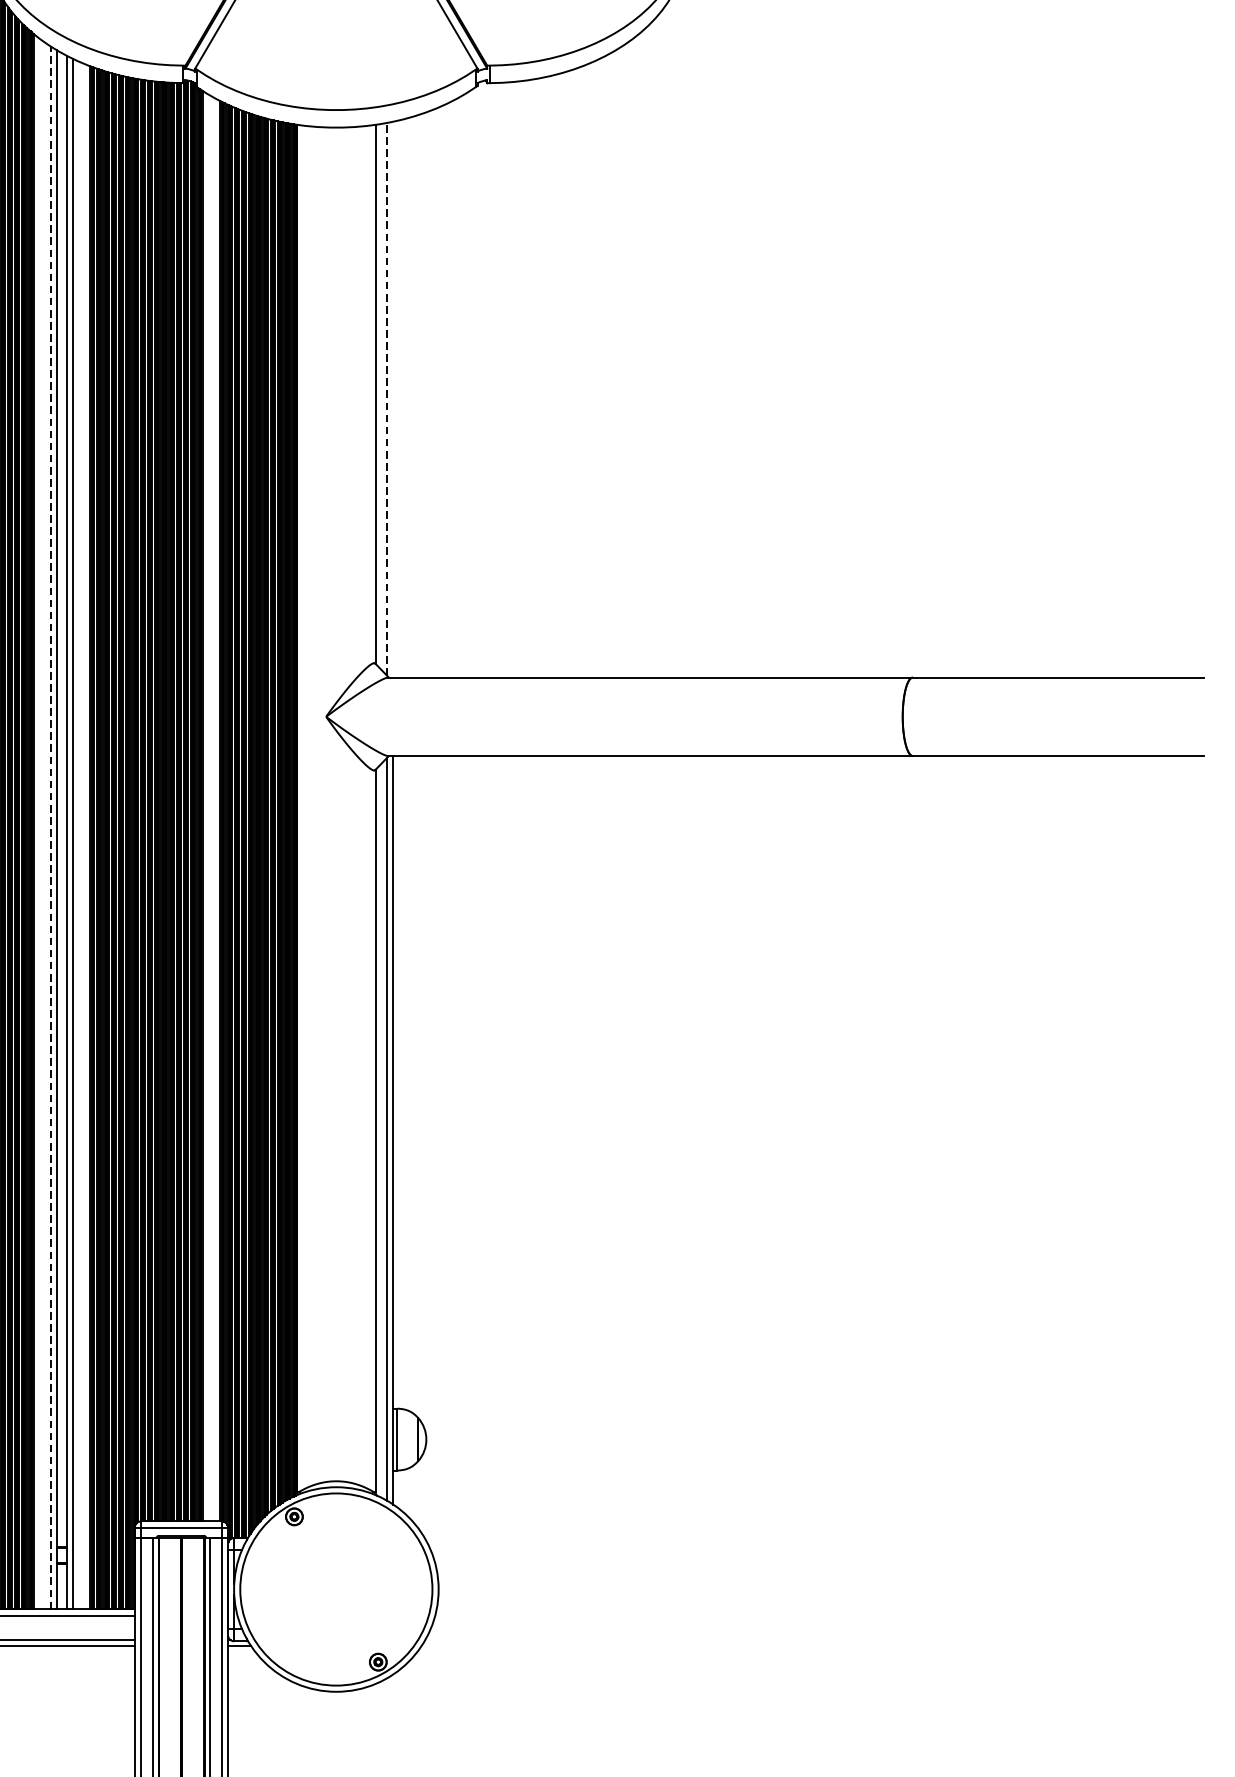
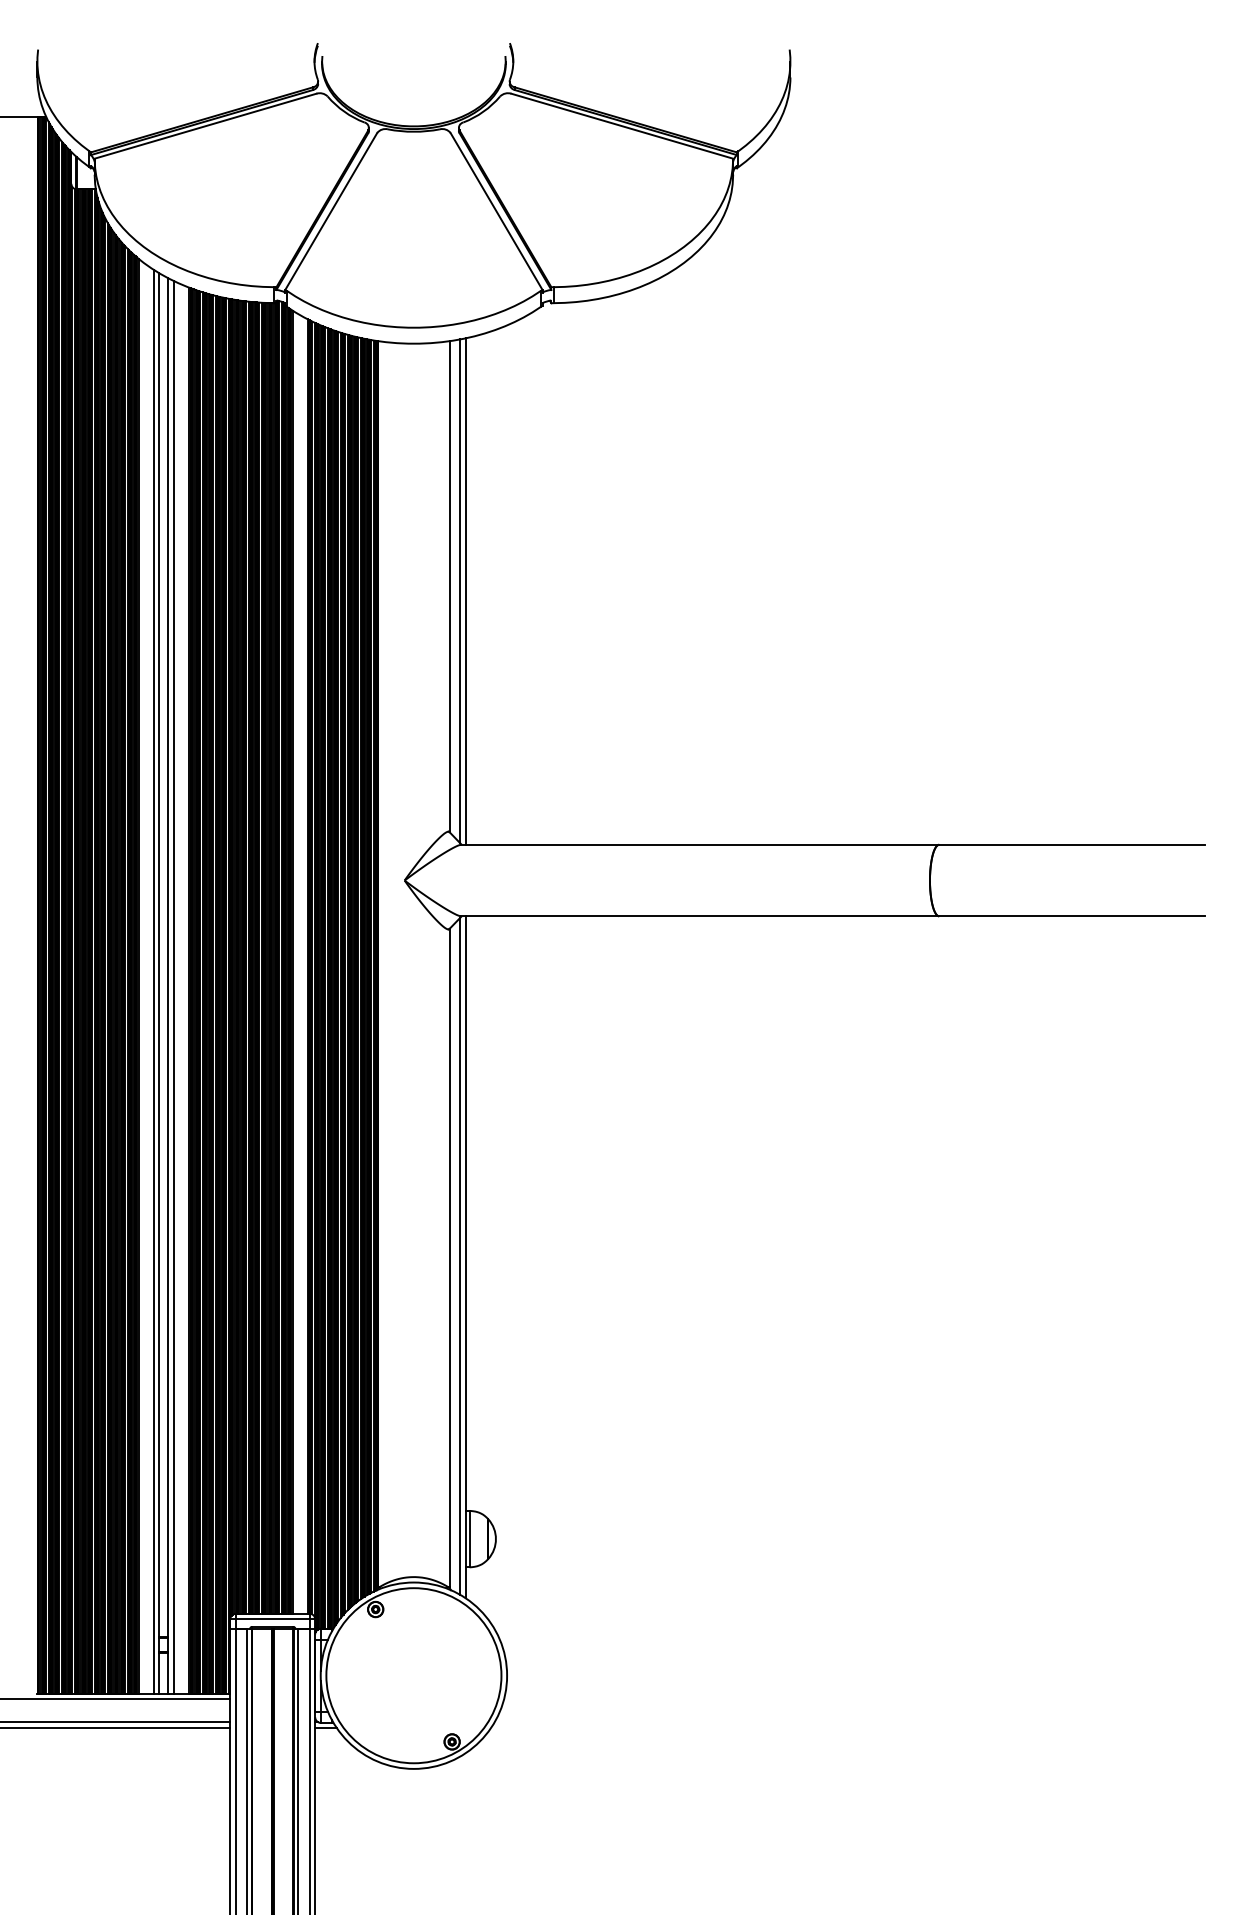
line: (387, 399) -> (460, 591), dashed -> solid
line: (392, 399) -> (465, 591), added
line: (50, 827) -> (153, 981), dashed -> solid

